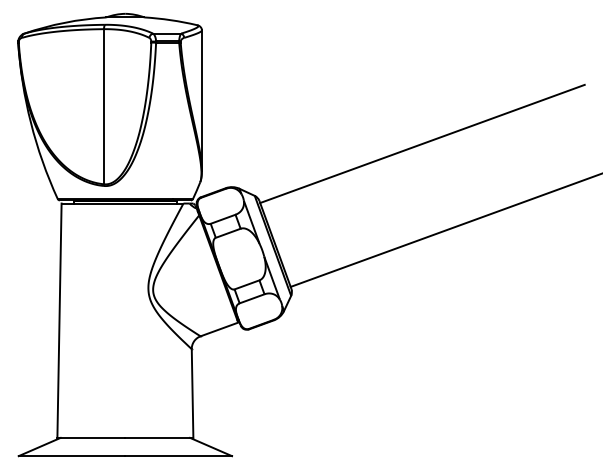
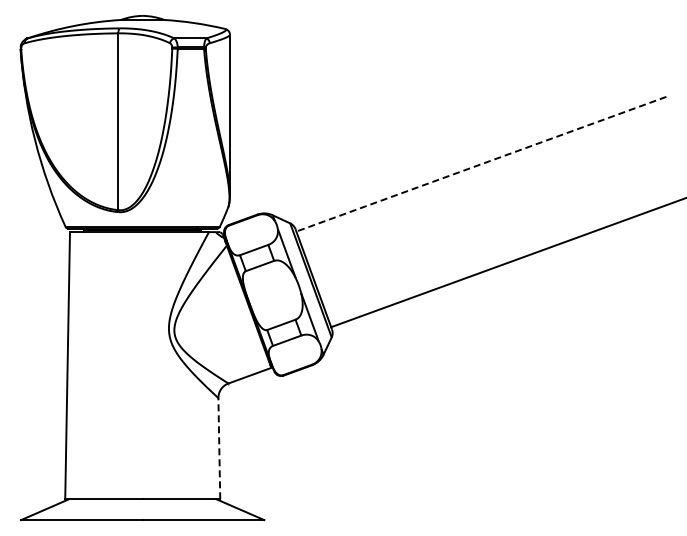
line: (422, 144) -> (481, 164), solid -> dashed
line: (192, 393) -> (219, 448), solid -> dashed

